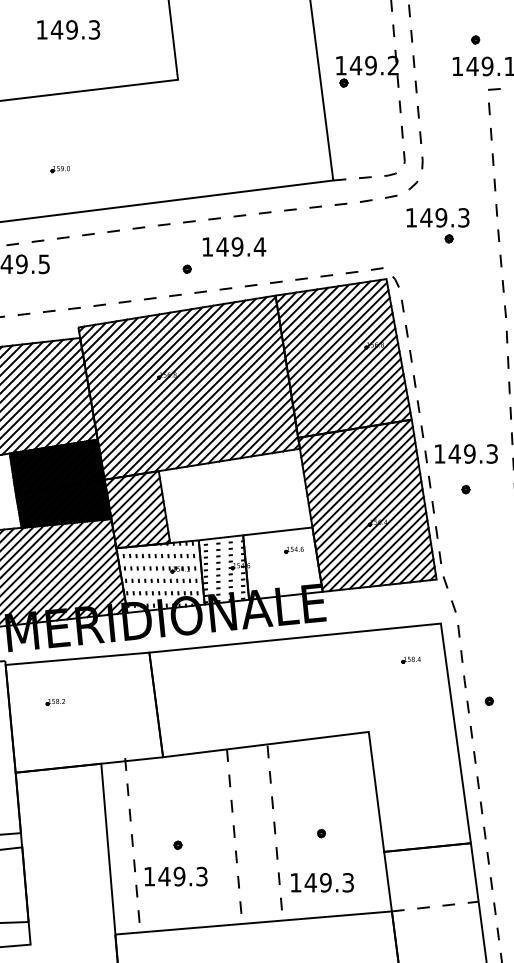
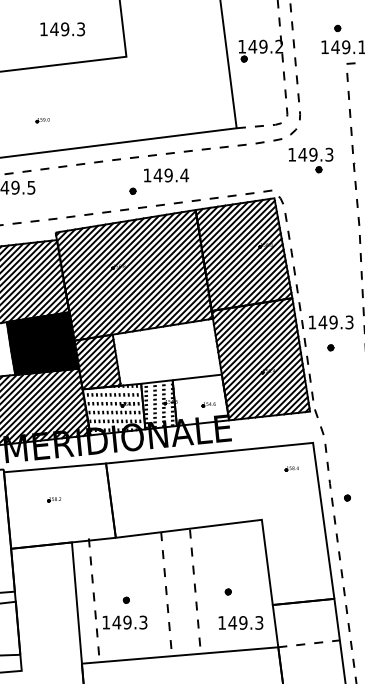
text: (68, 30) -> (62, 29), moved
part: (293, 549) -> (208, 404), moved
part: (55, 701) -> (54, 499), moved
text: (321, 882) -> (240, 622), moved

